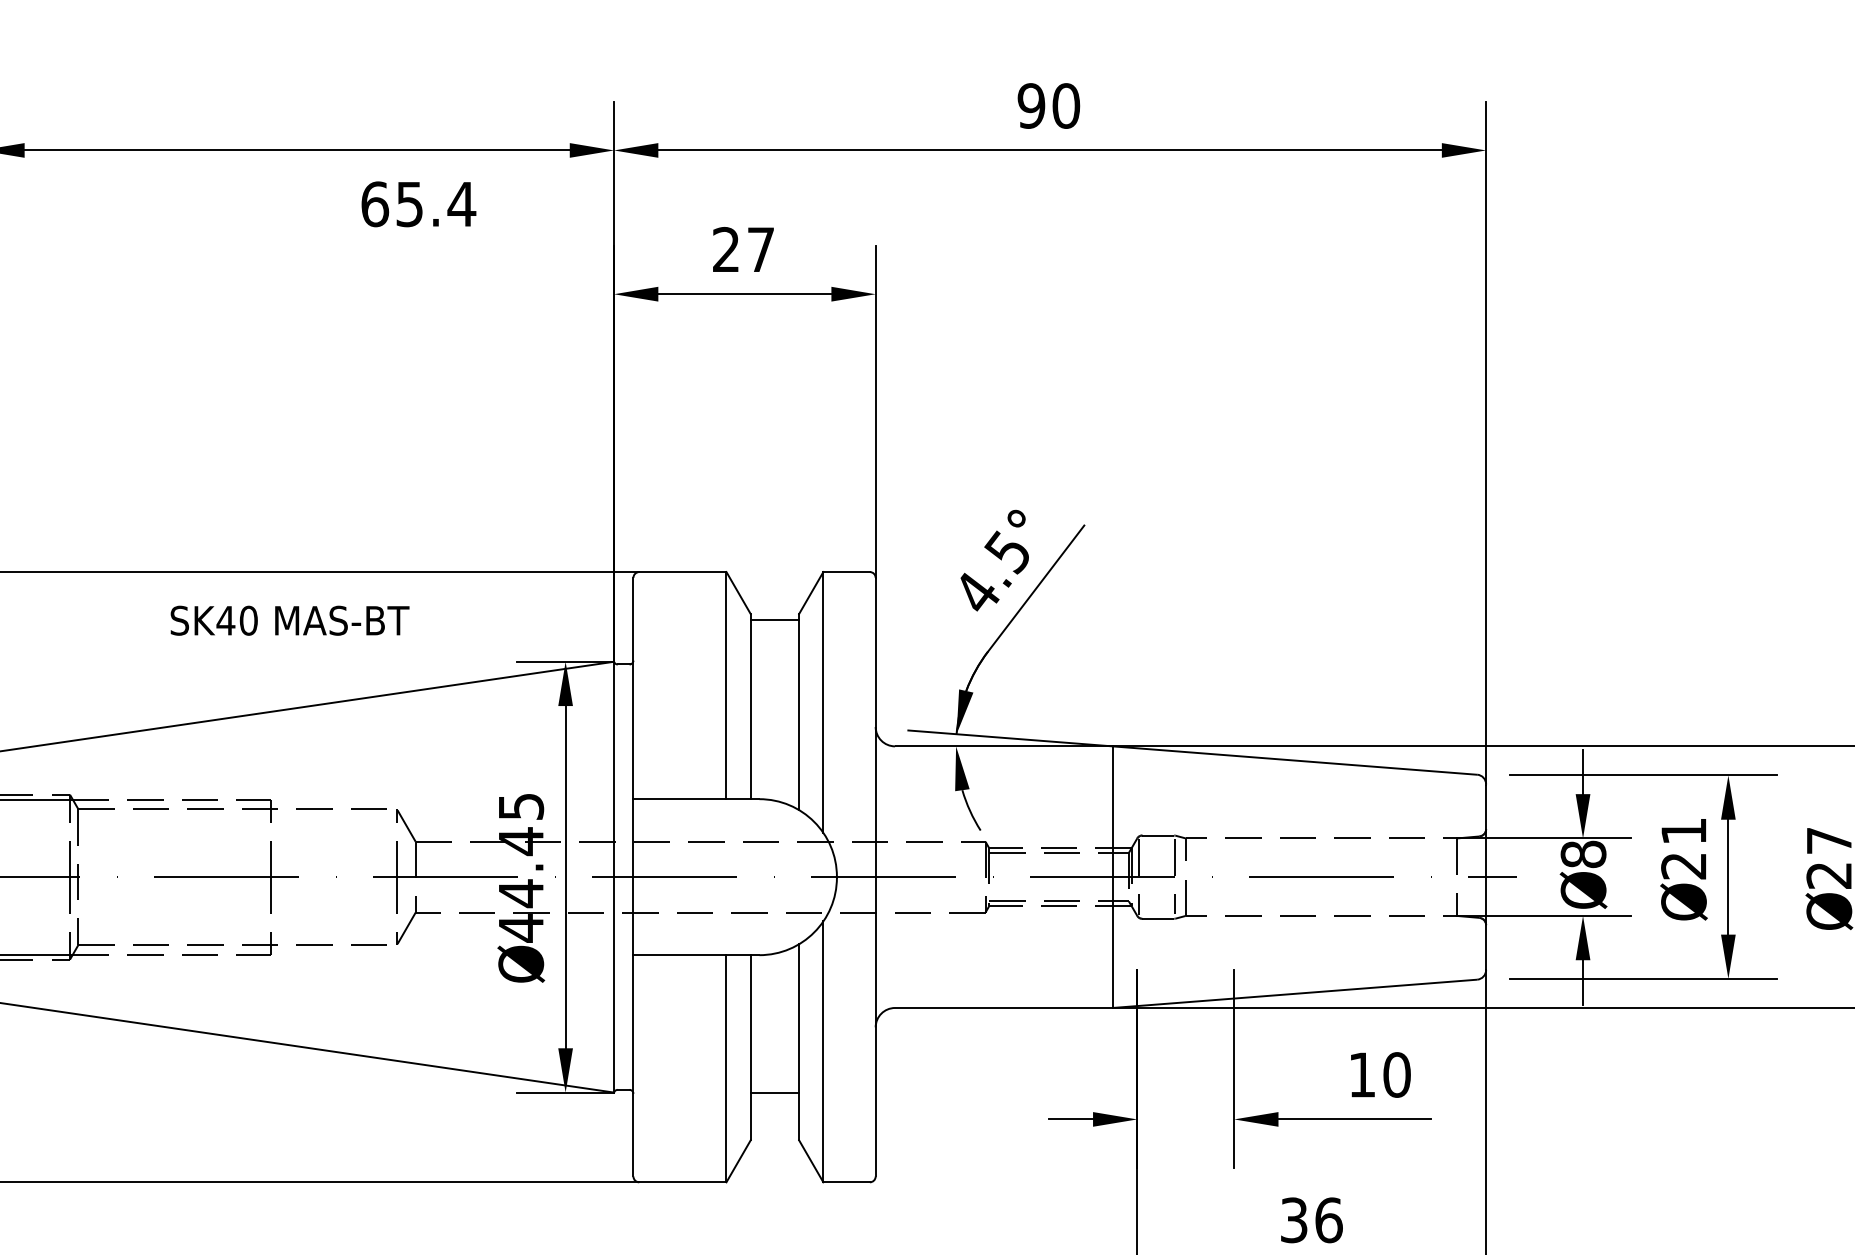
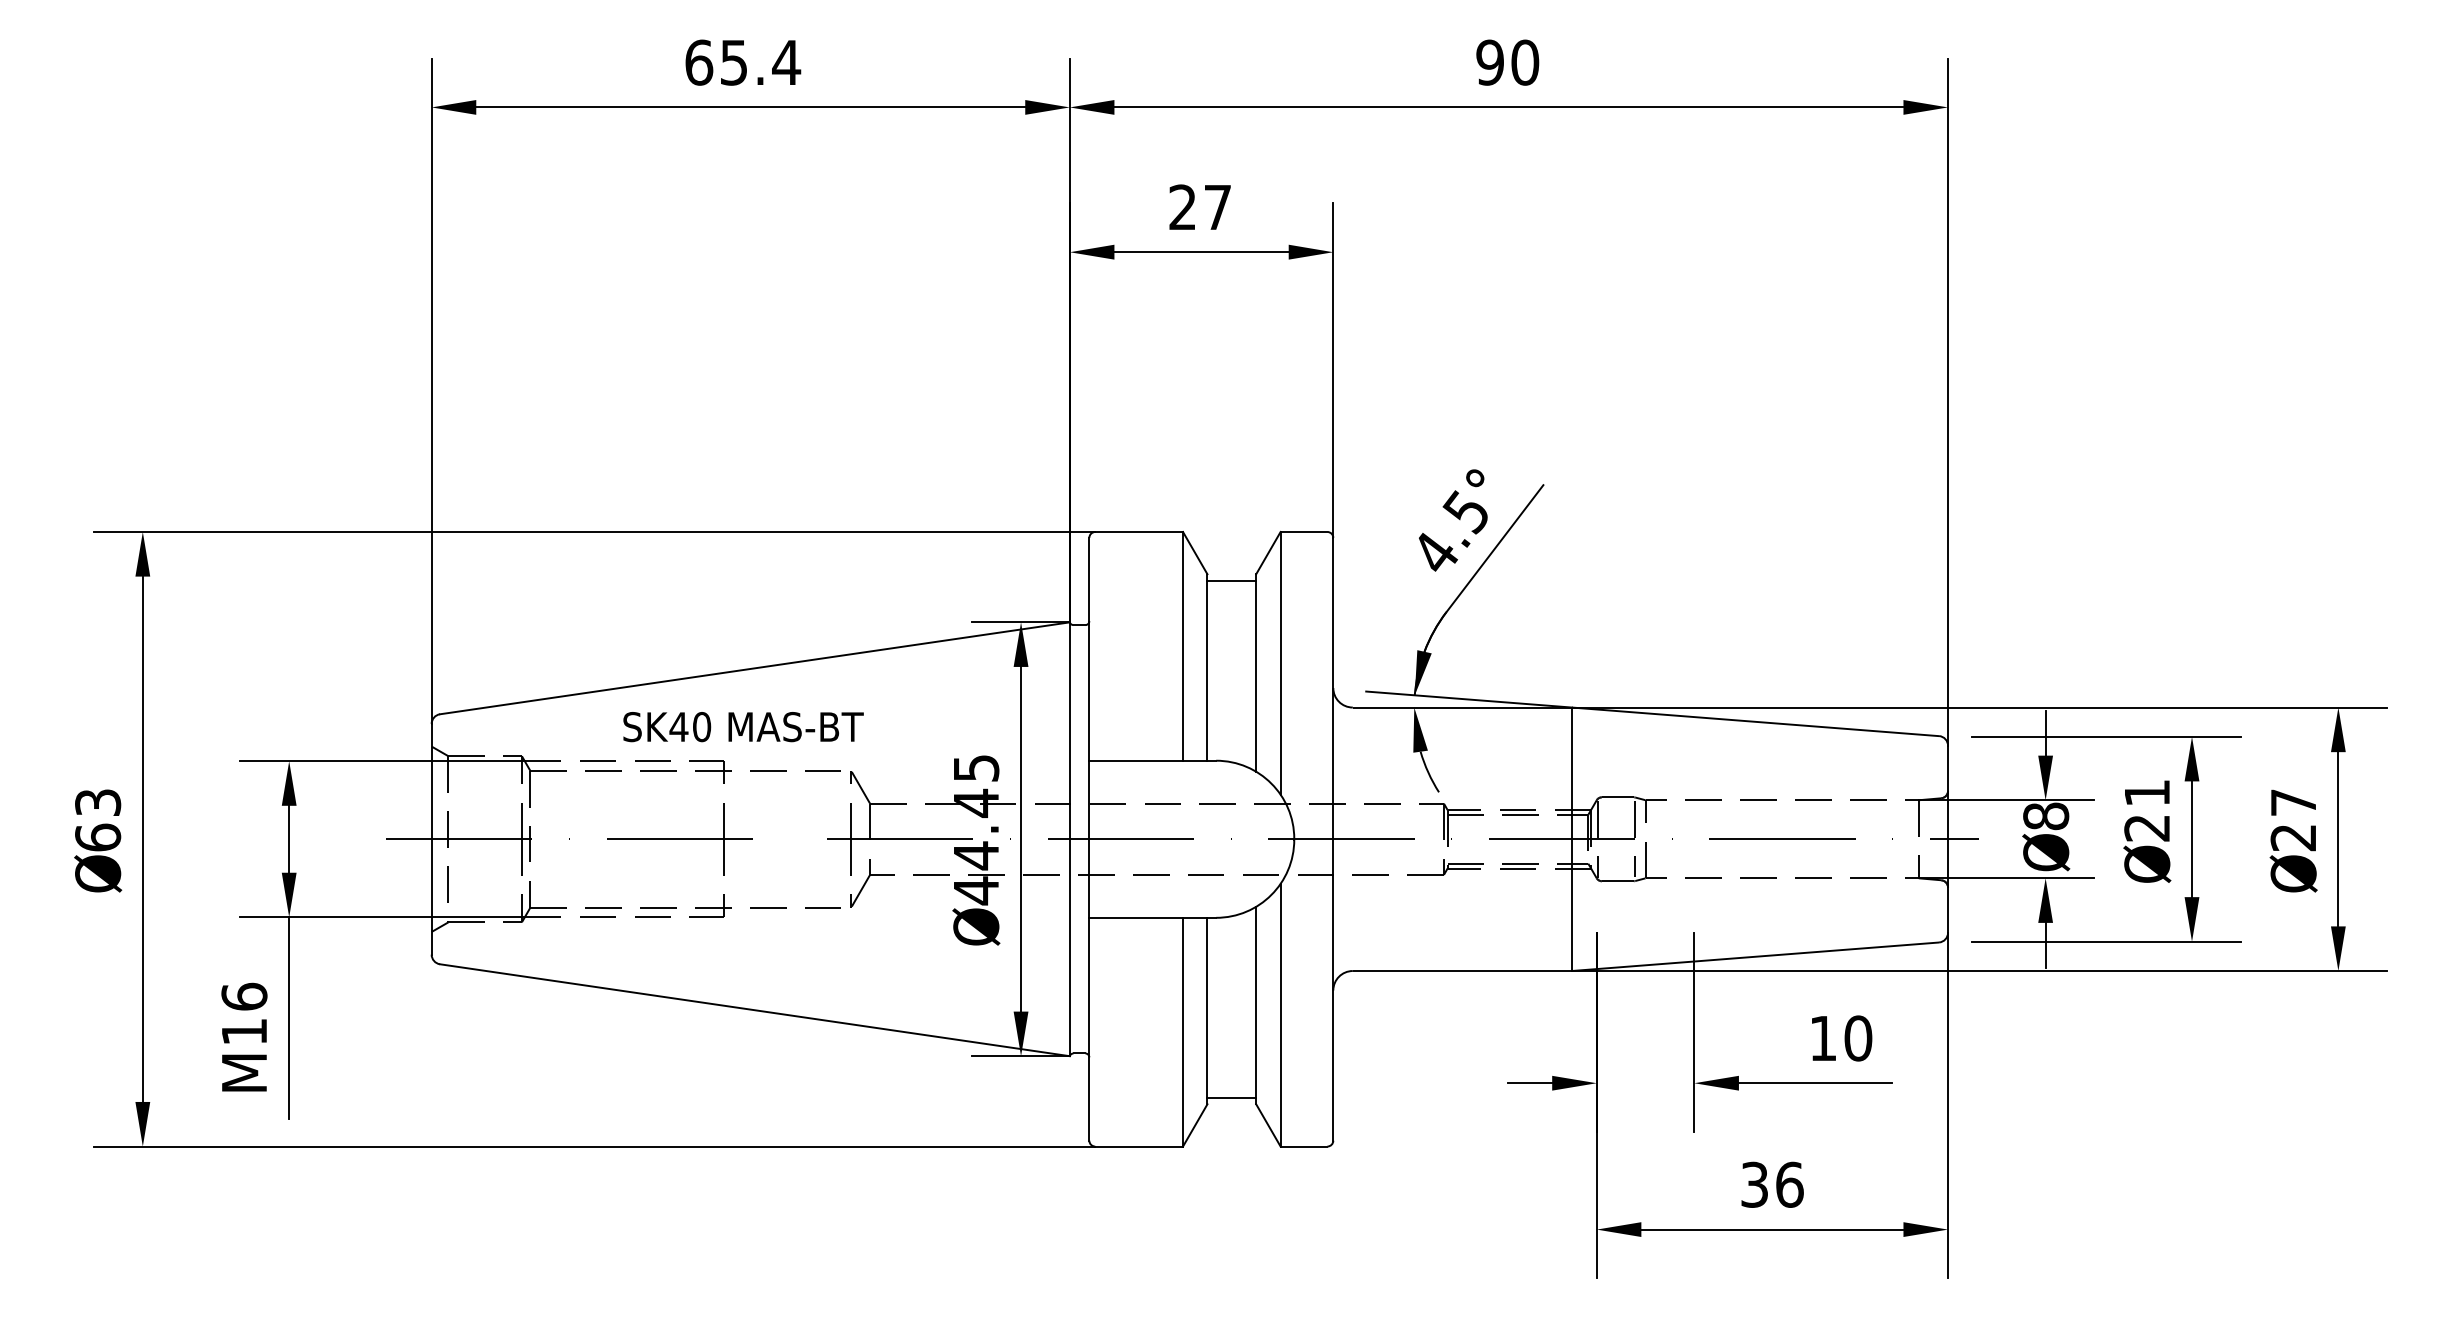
text: (419, 204) -> (743, 62), moved
text: (290, 621) -> (743, 727), moved
line: (774, 1092) -> (1231, 1097), moved

